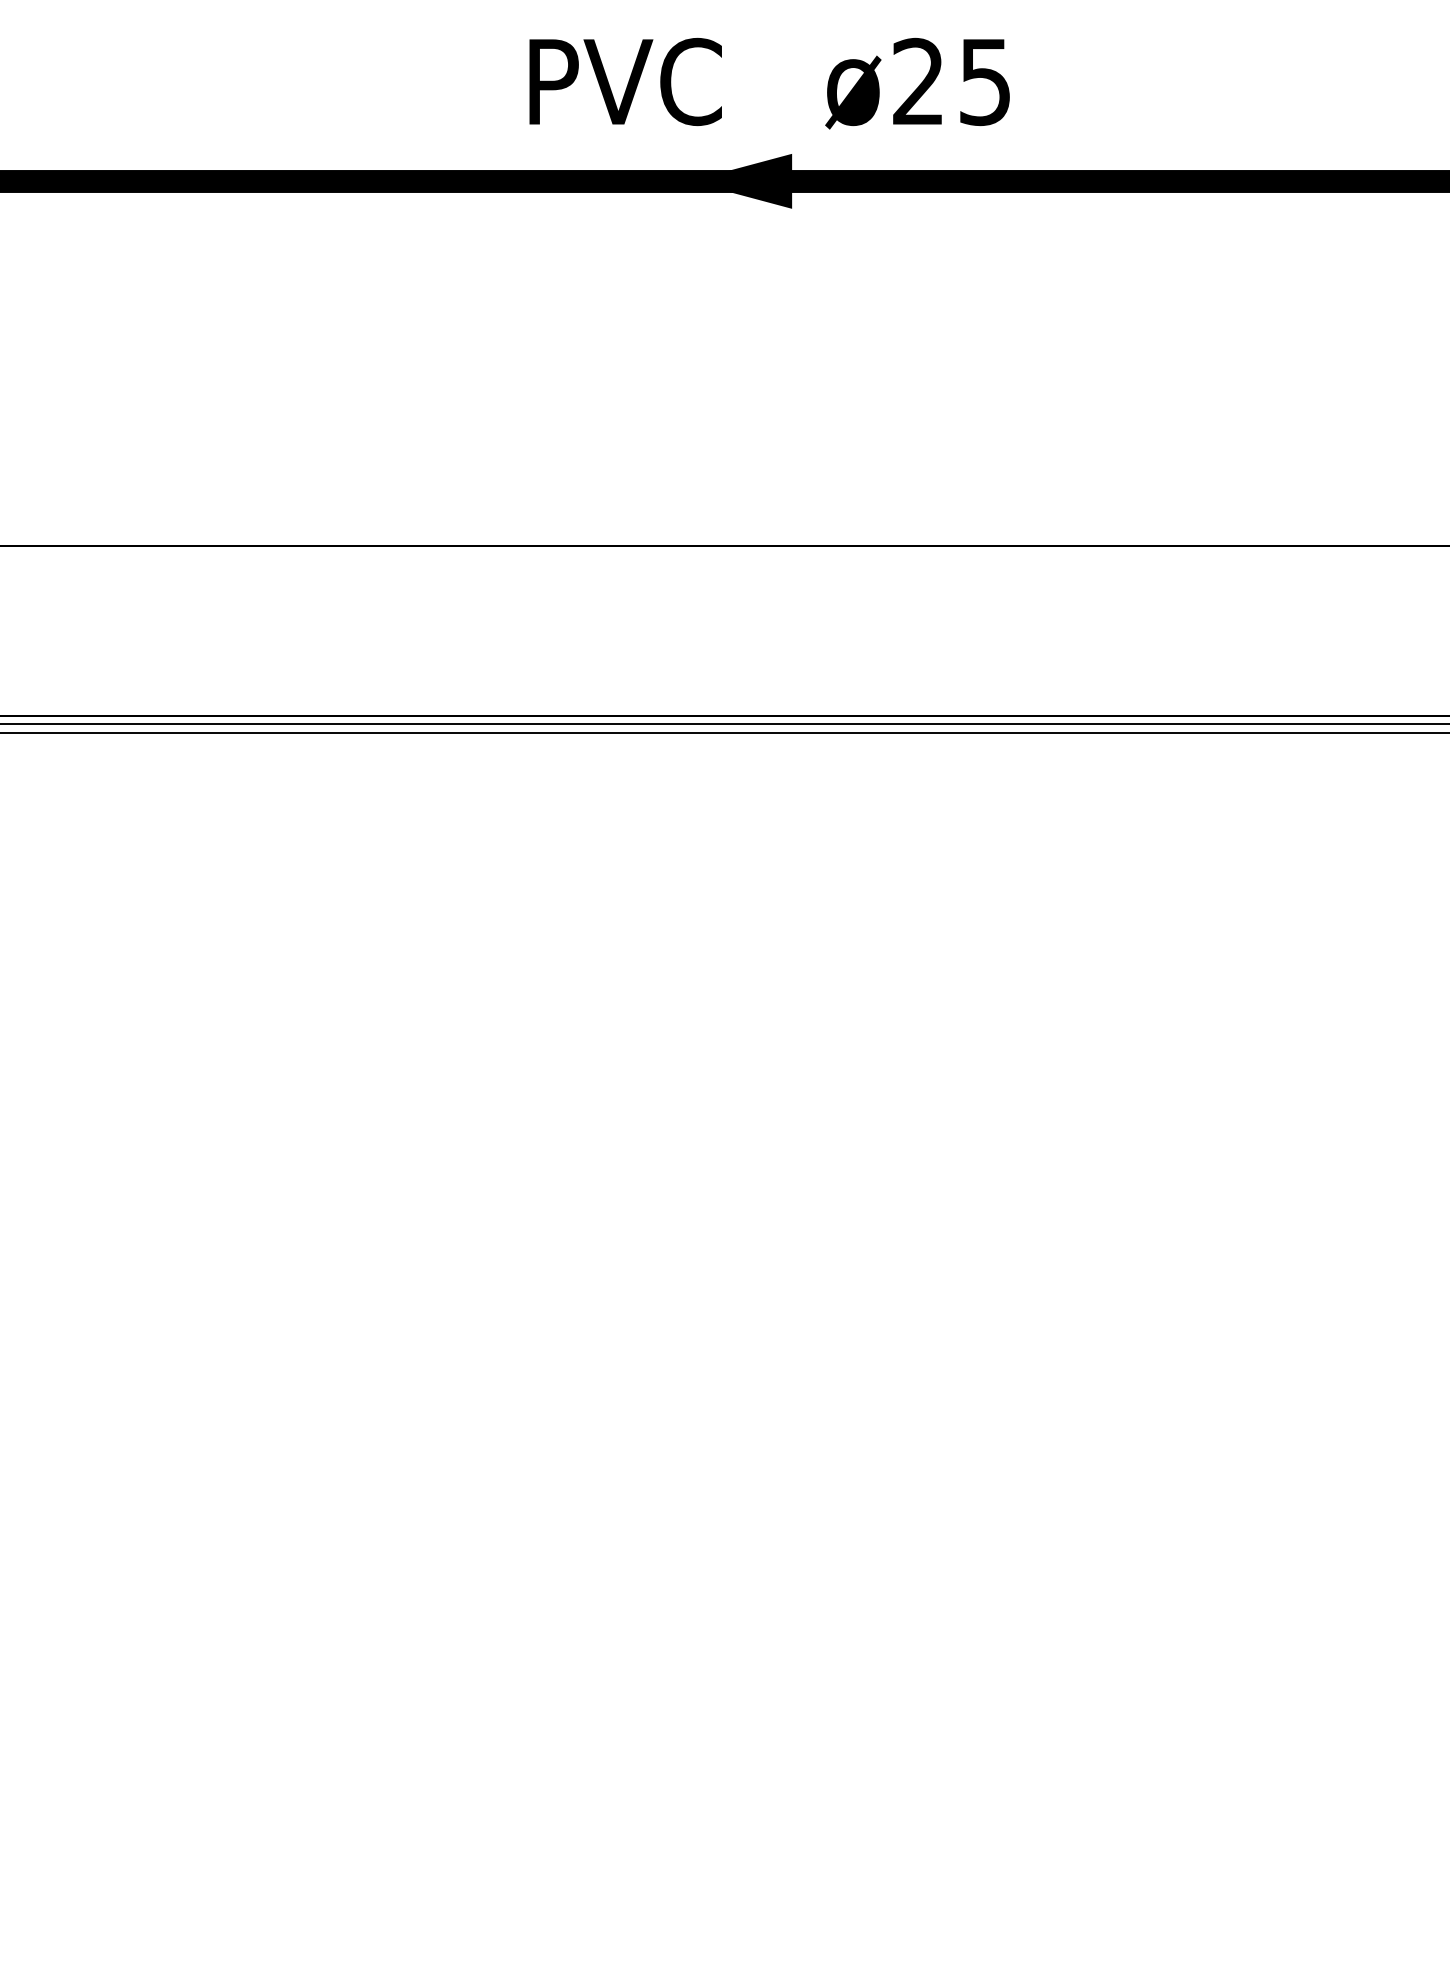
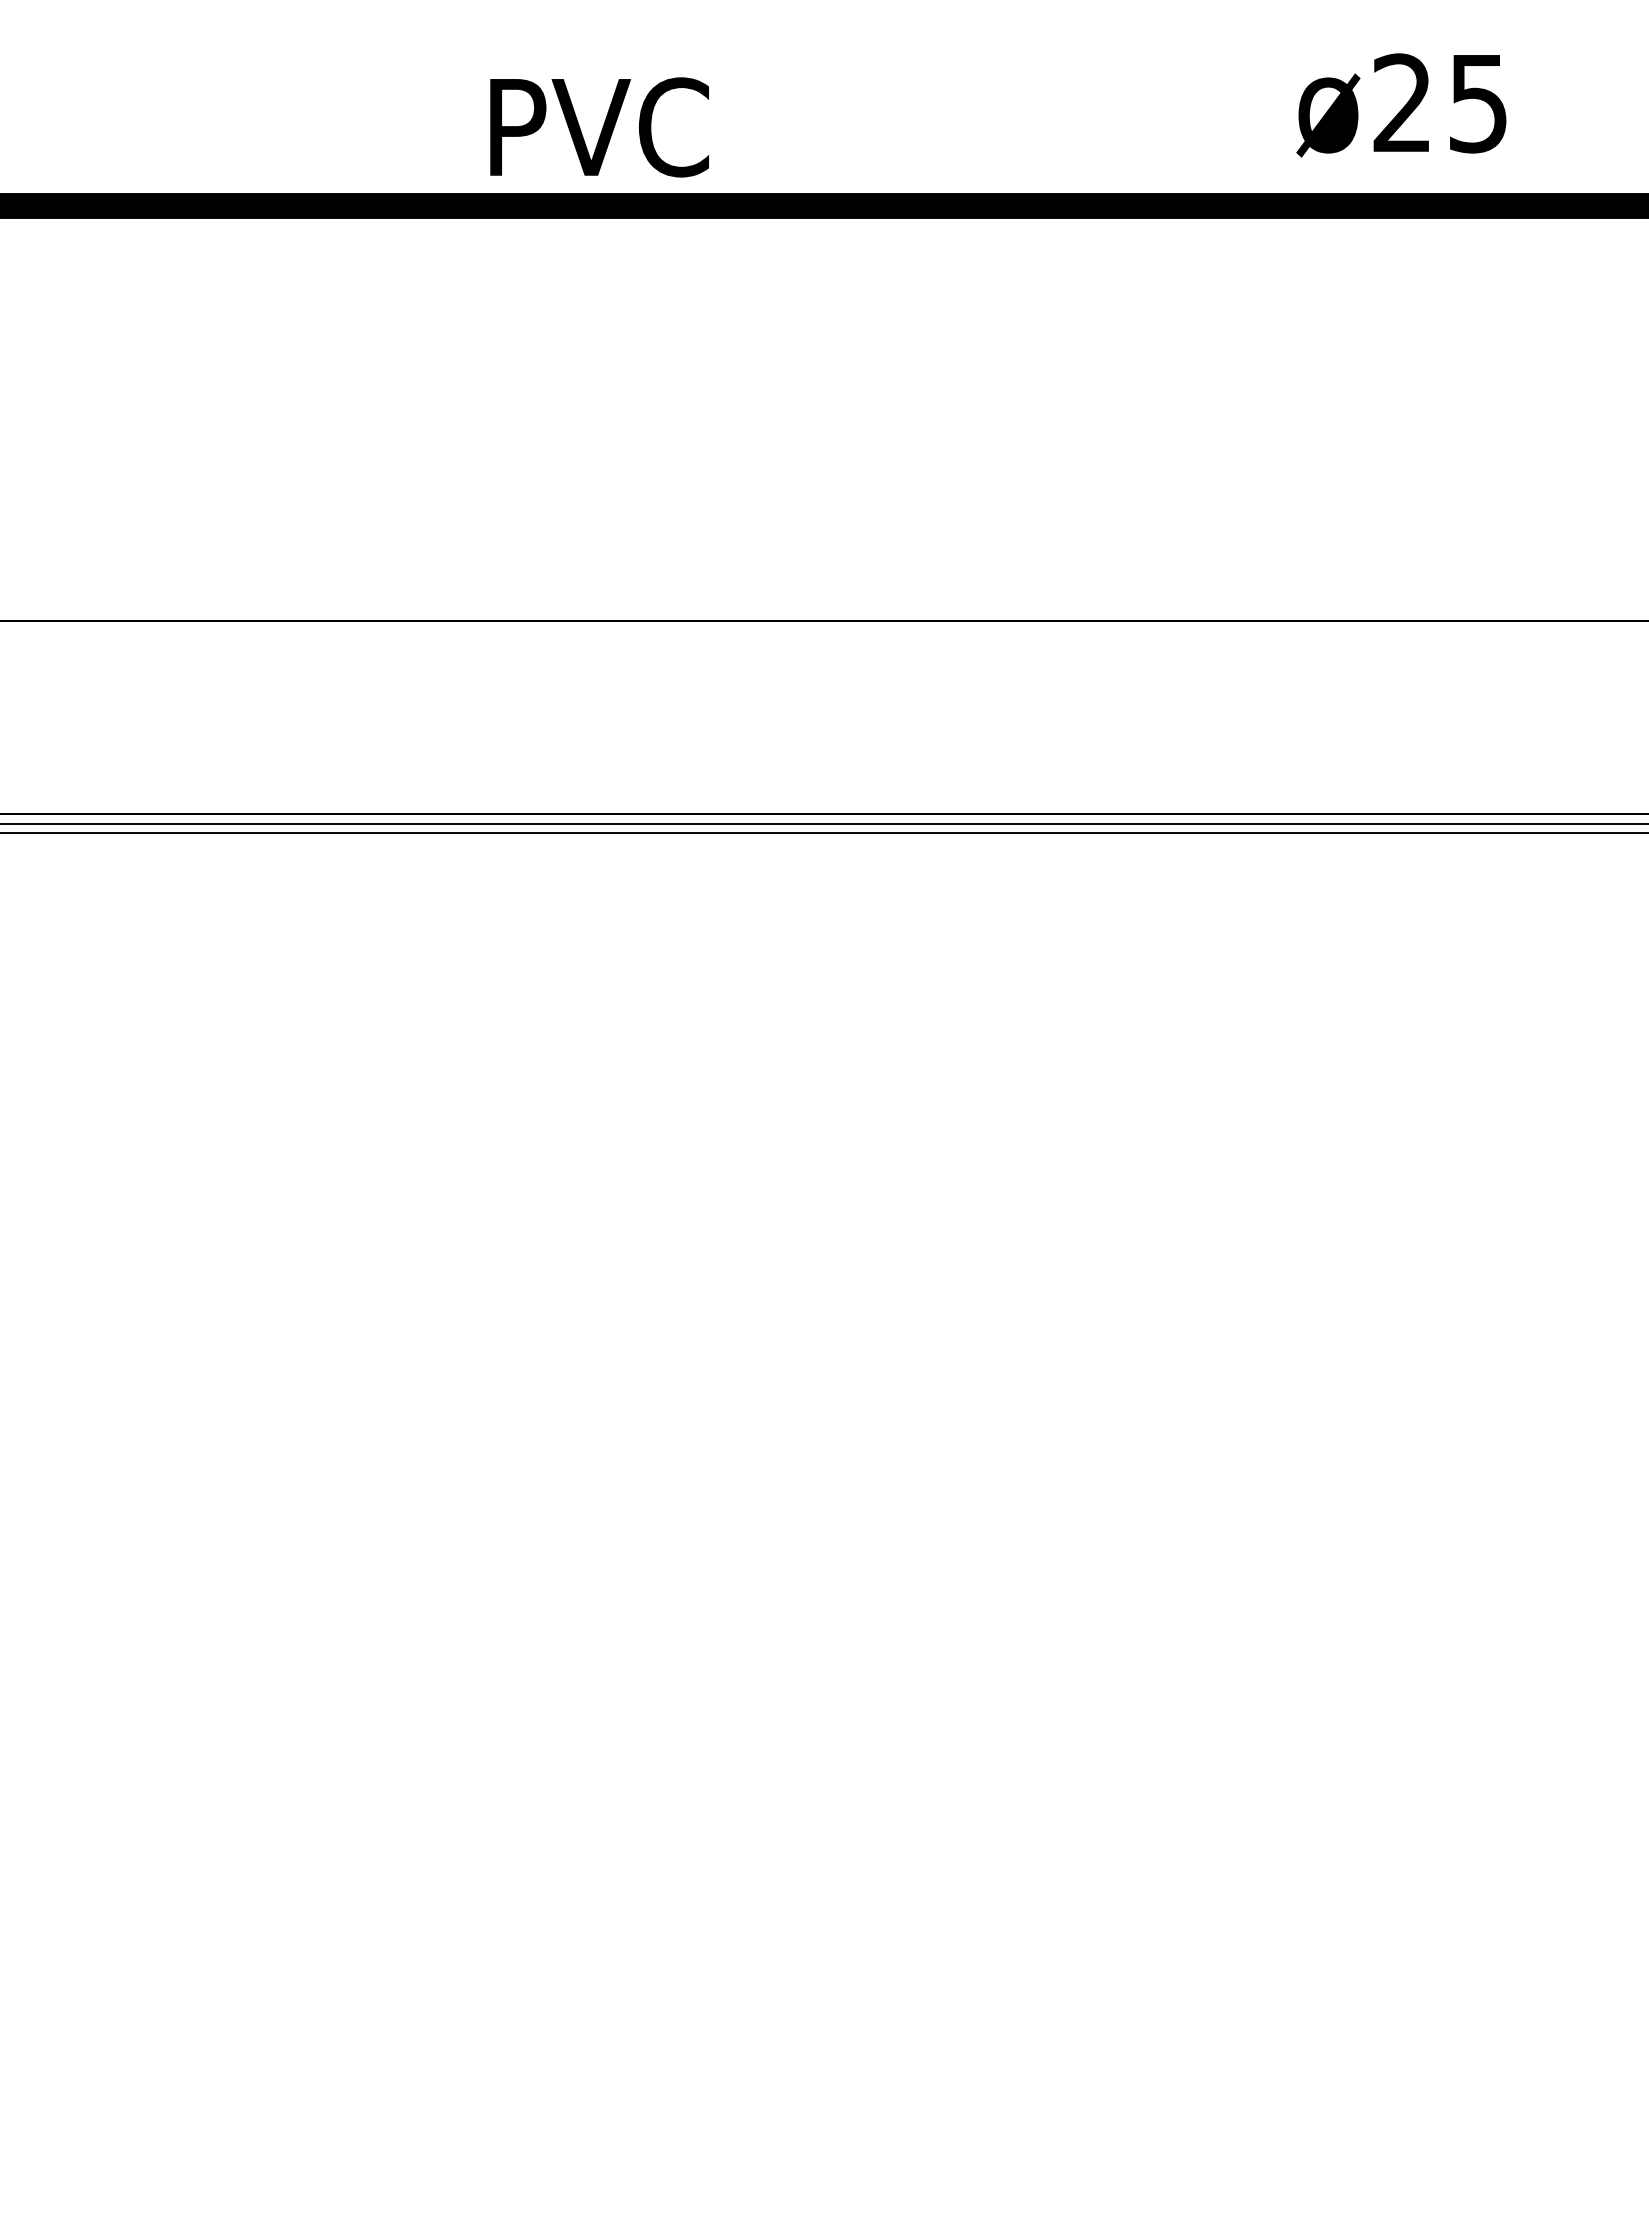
text: (625, 82) -> (599, 127), moved
text: (917, 83) -> (1401, 105), moved
fill: (740, 181) -> (842, 206), removed

